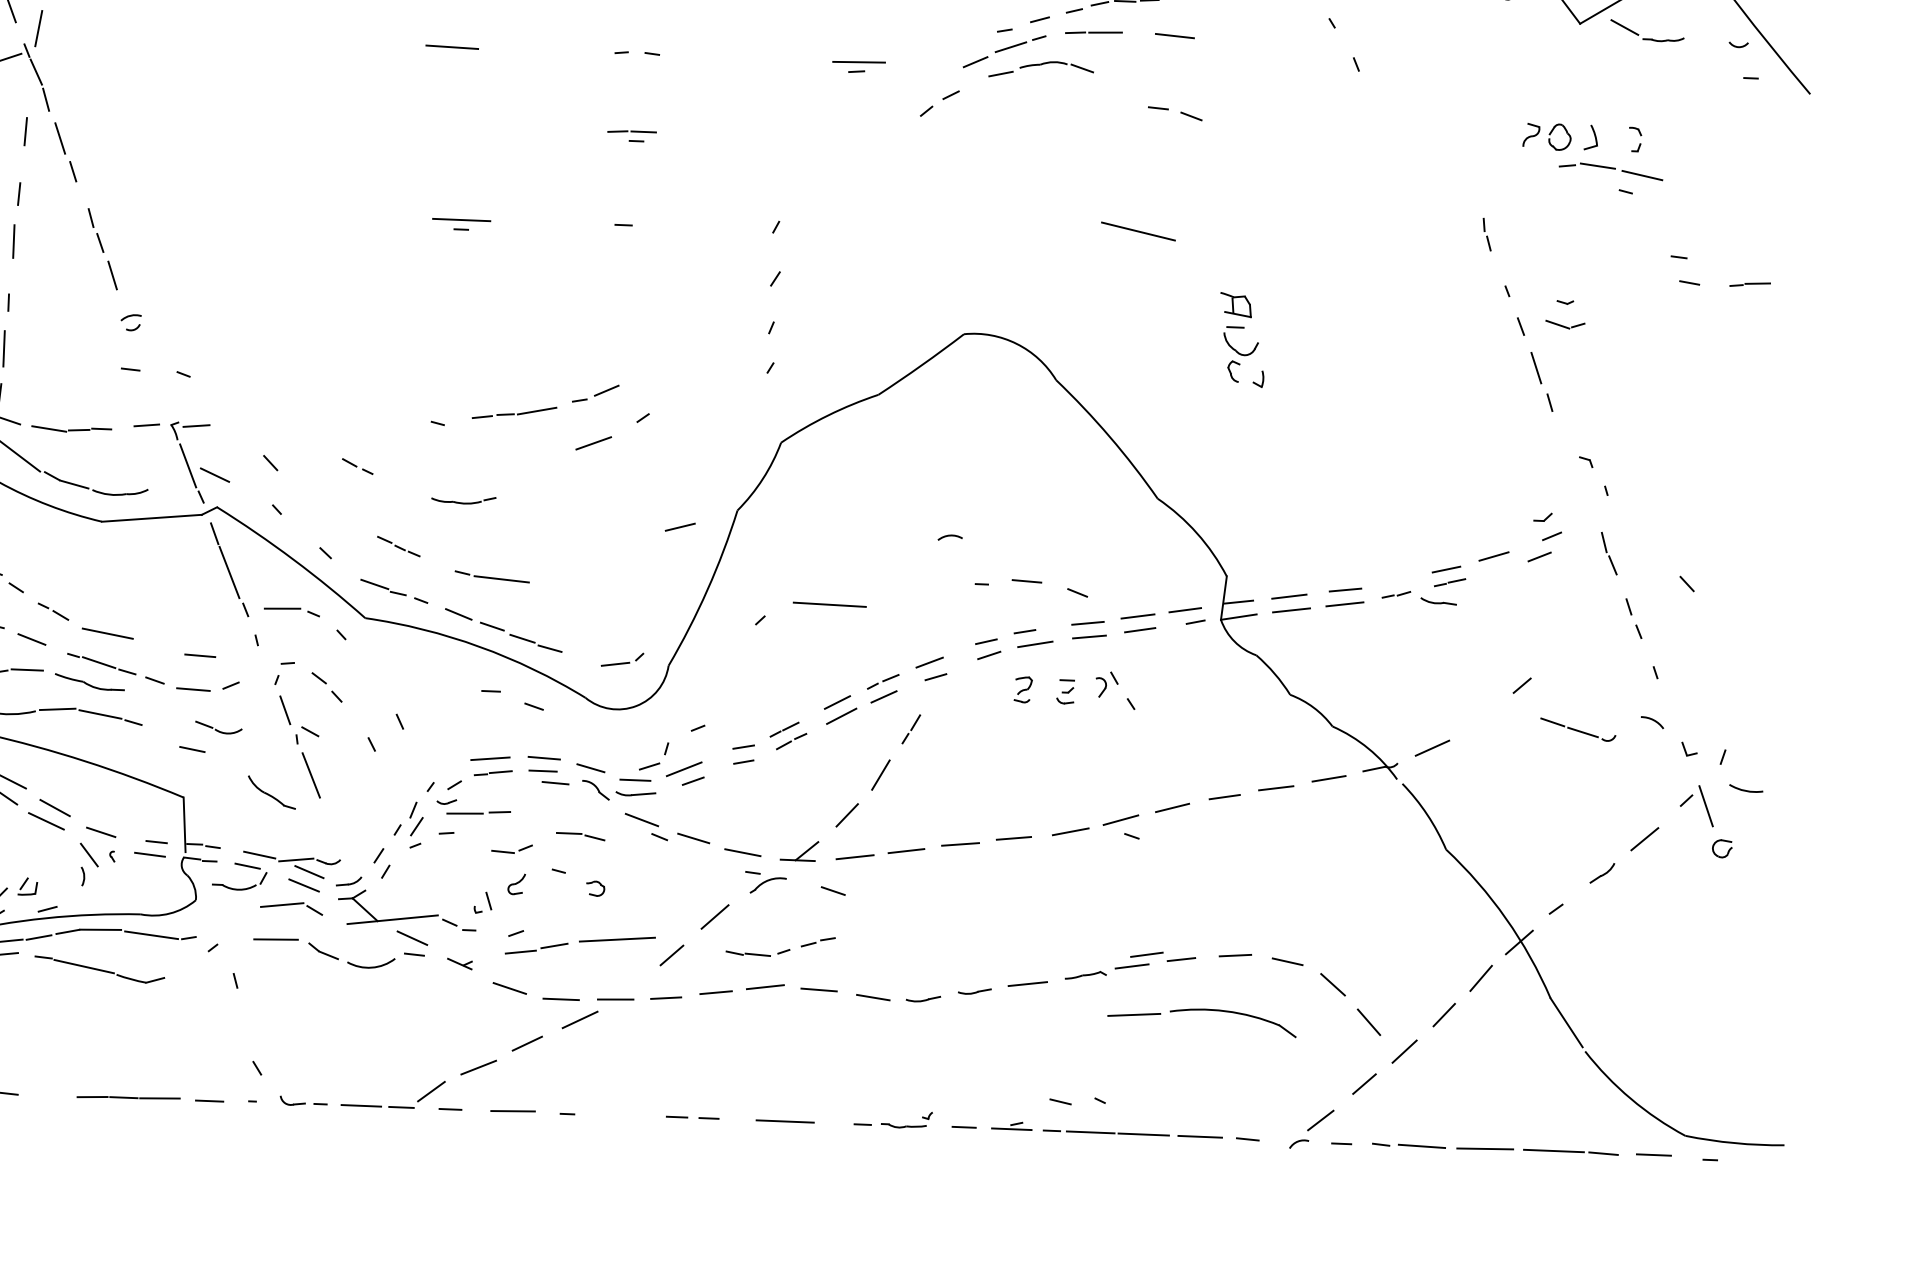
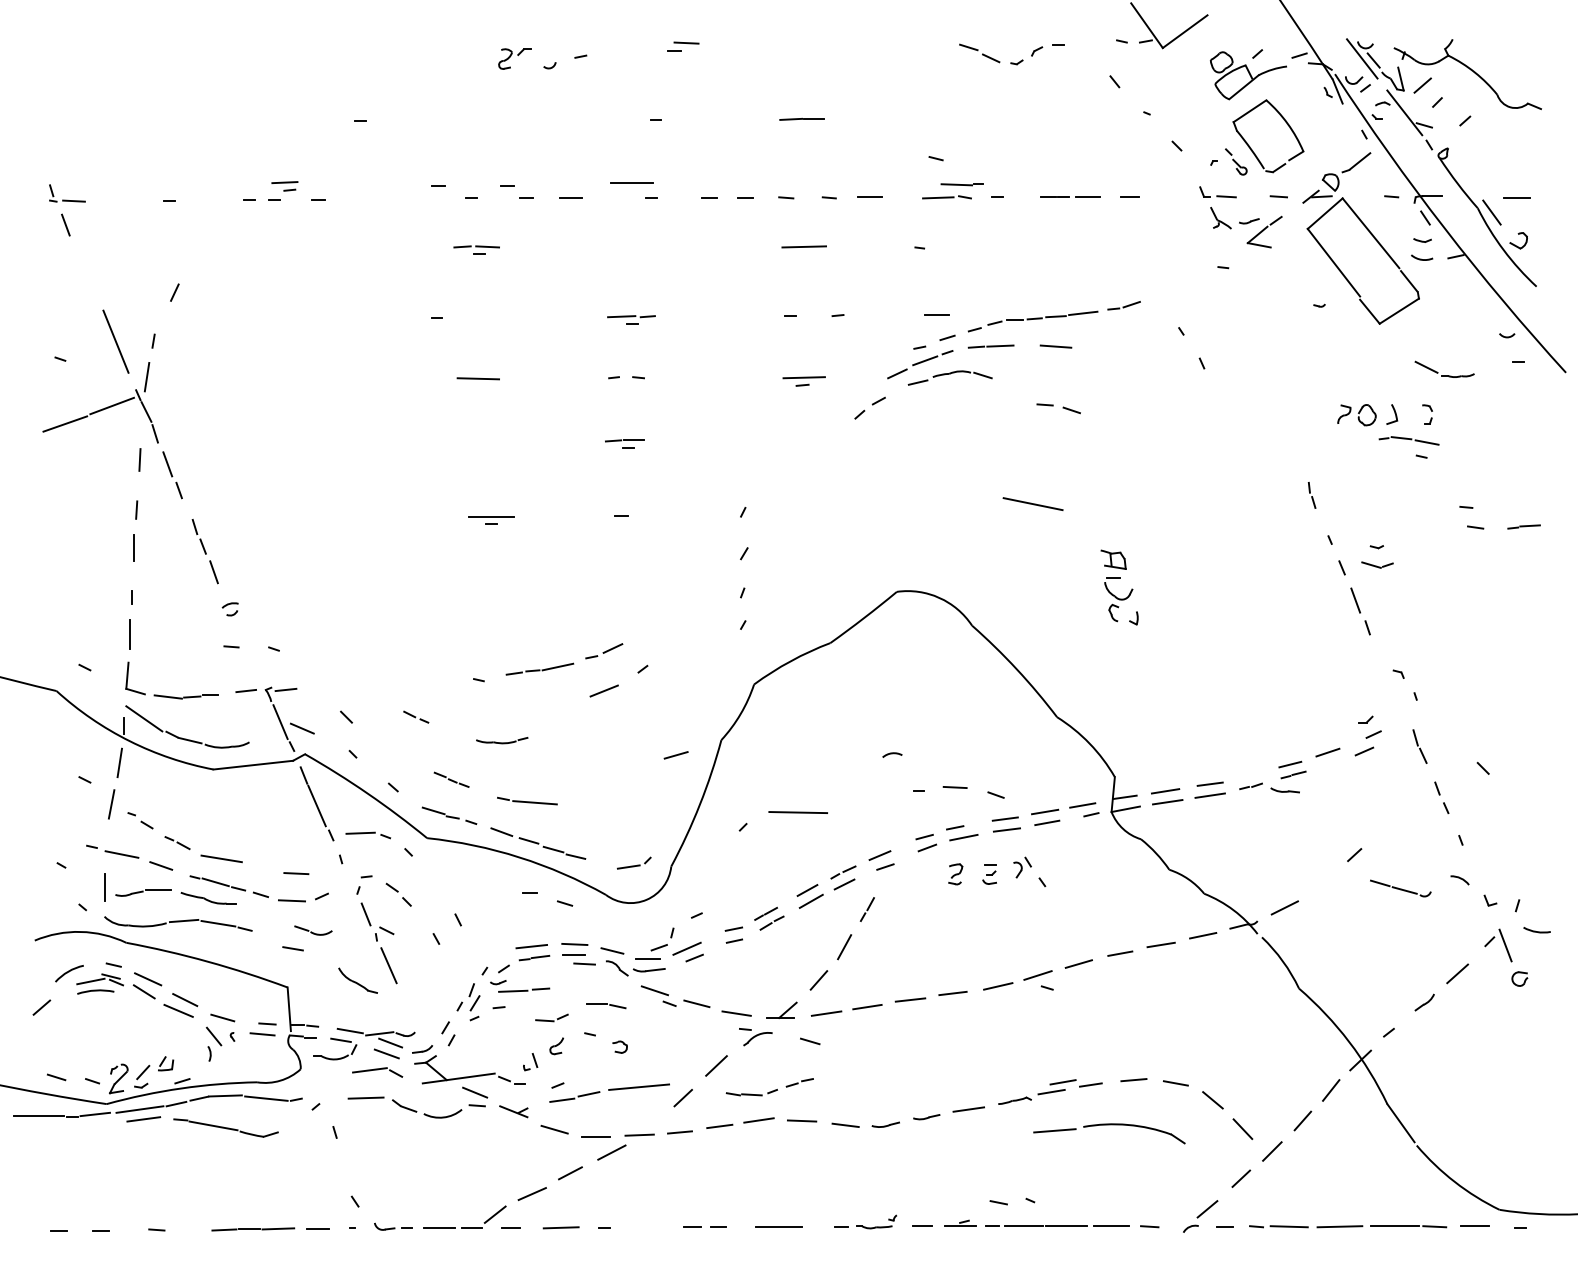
part: (1646, 38) -> (1444, 375), moved
part: (1610, 170) -> (1408, 440), size x0.71
part: (459, 963) -> (513, 1111), size x1.43

